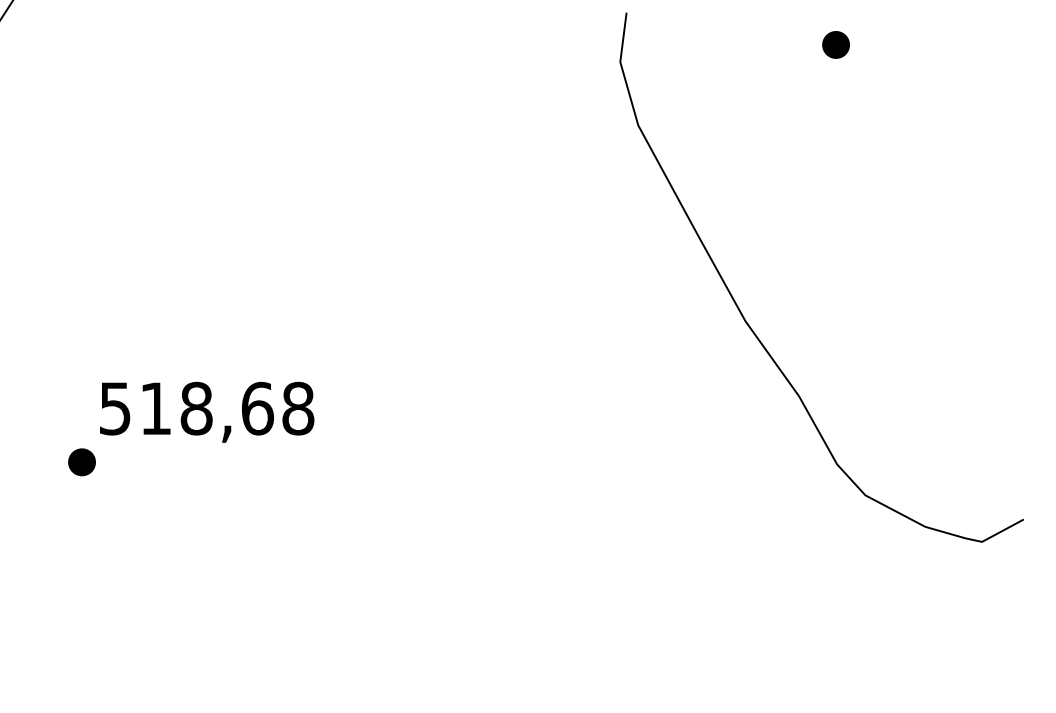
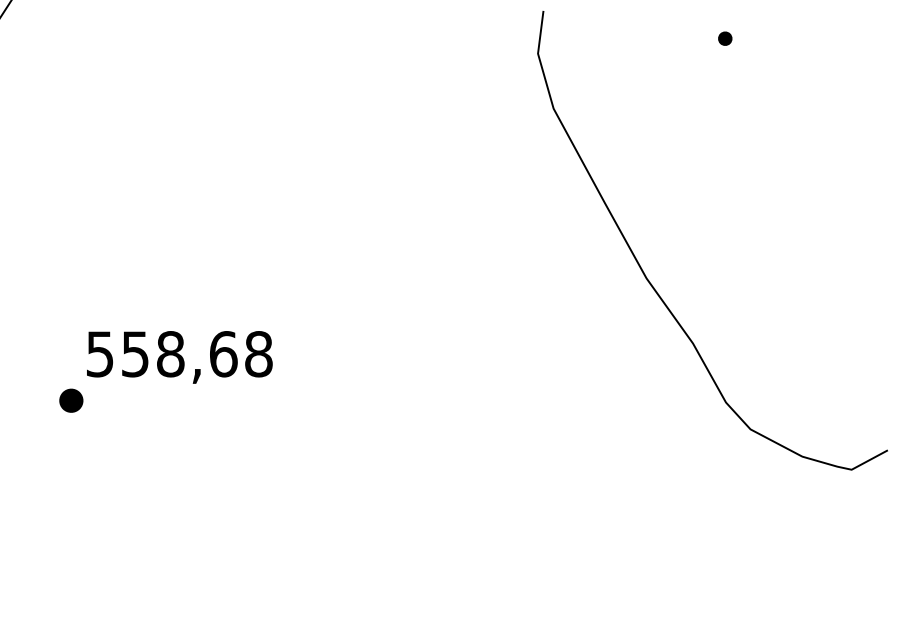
part: (836, 44) -> (725, 38), size x0.6
text: (156, 408) -> (135, 354), 518,68 -> 558,68

